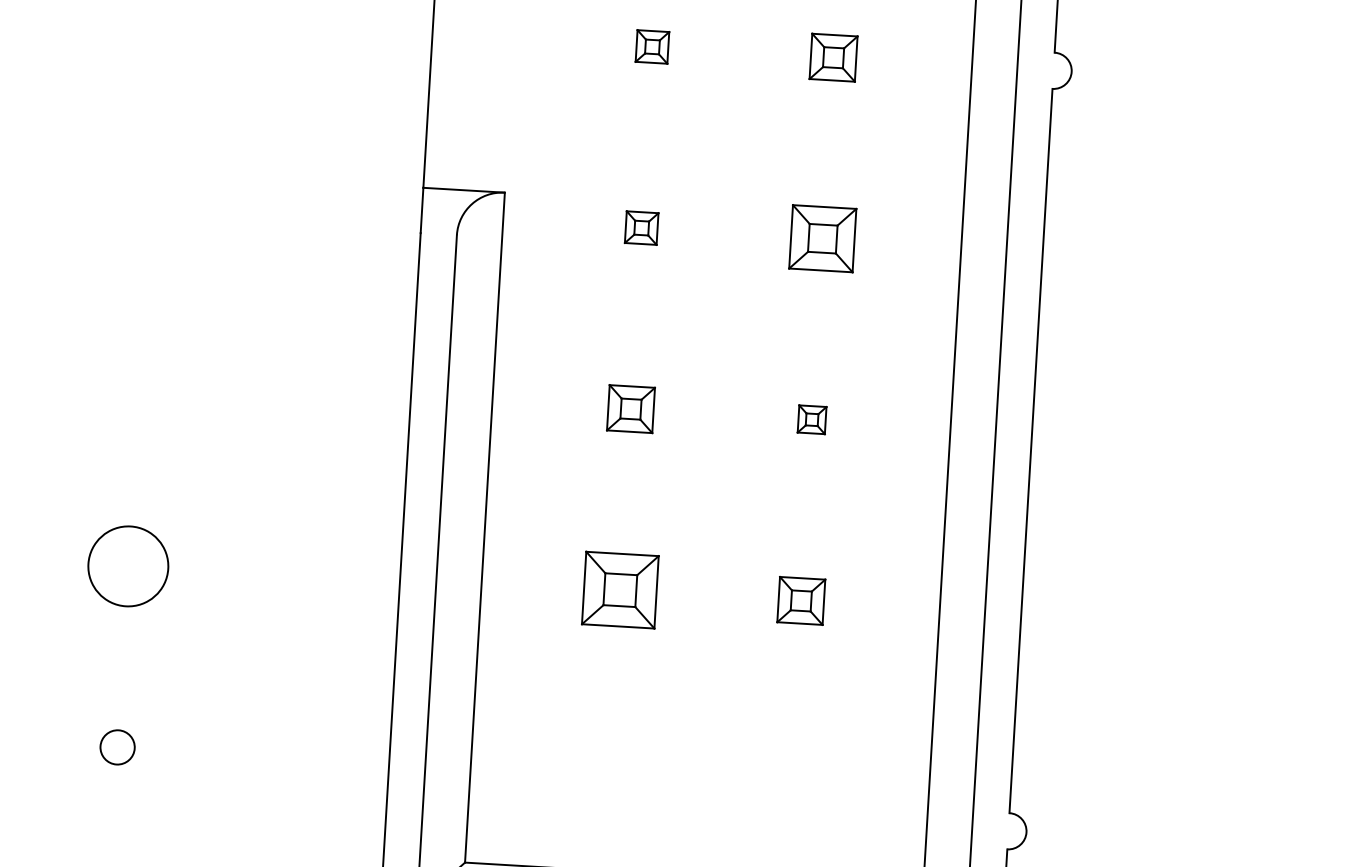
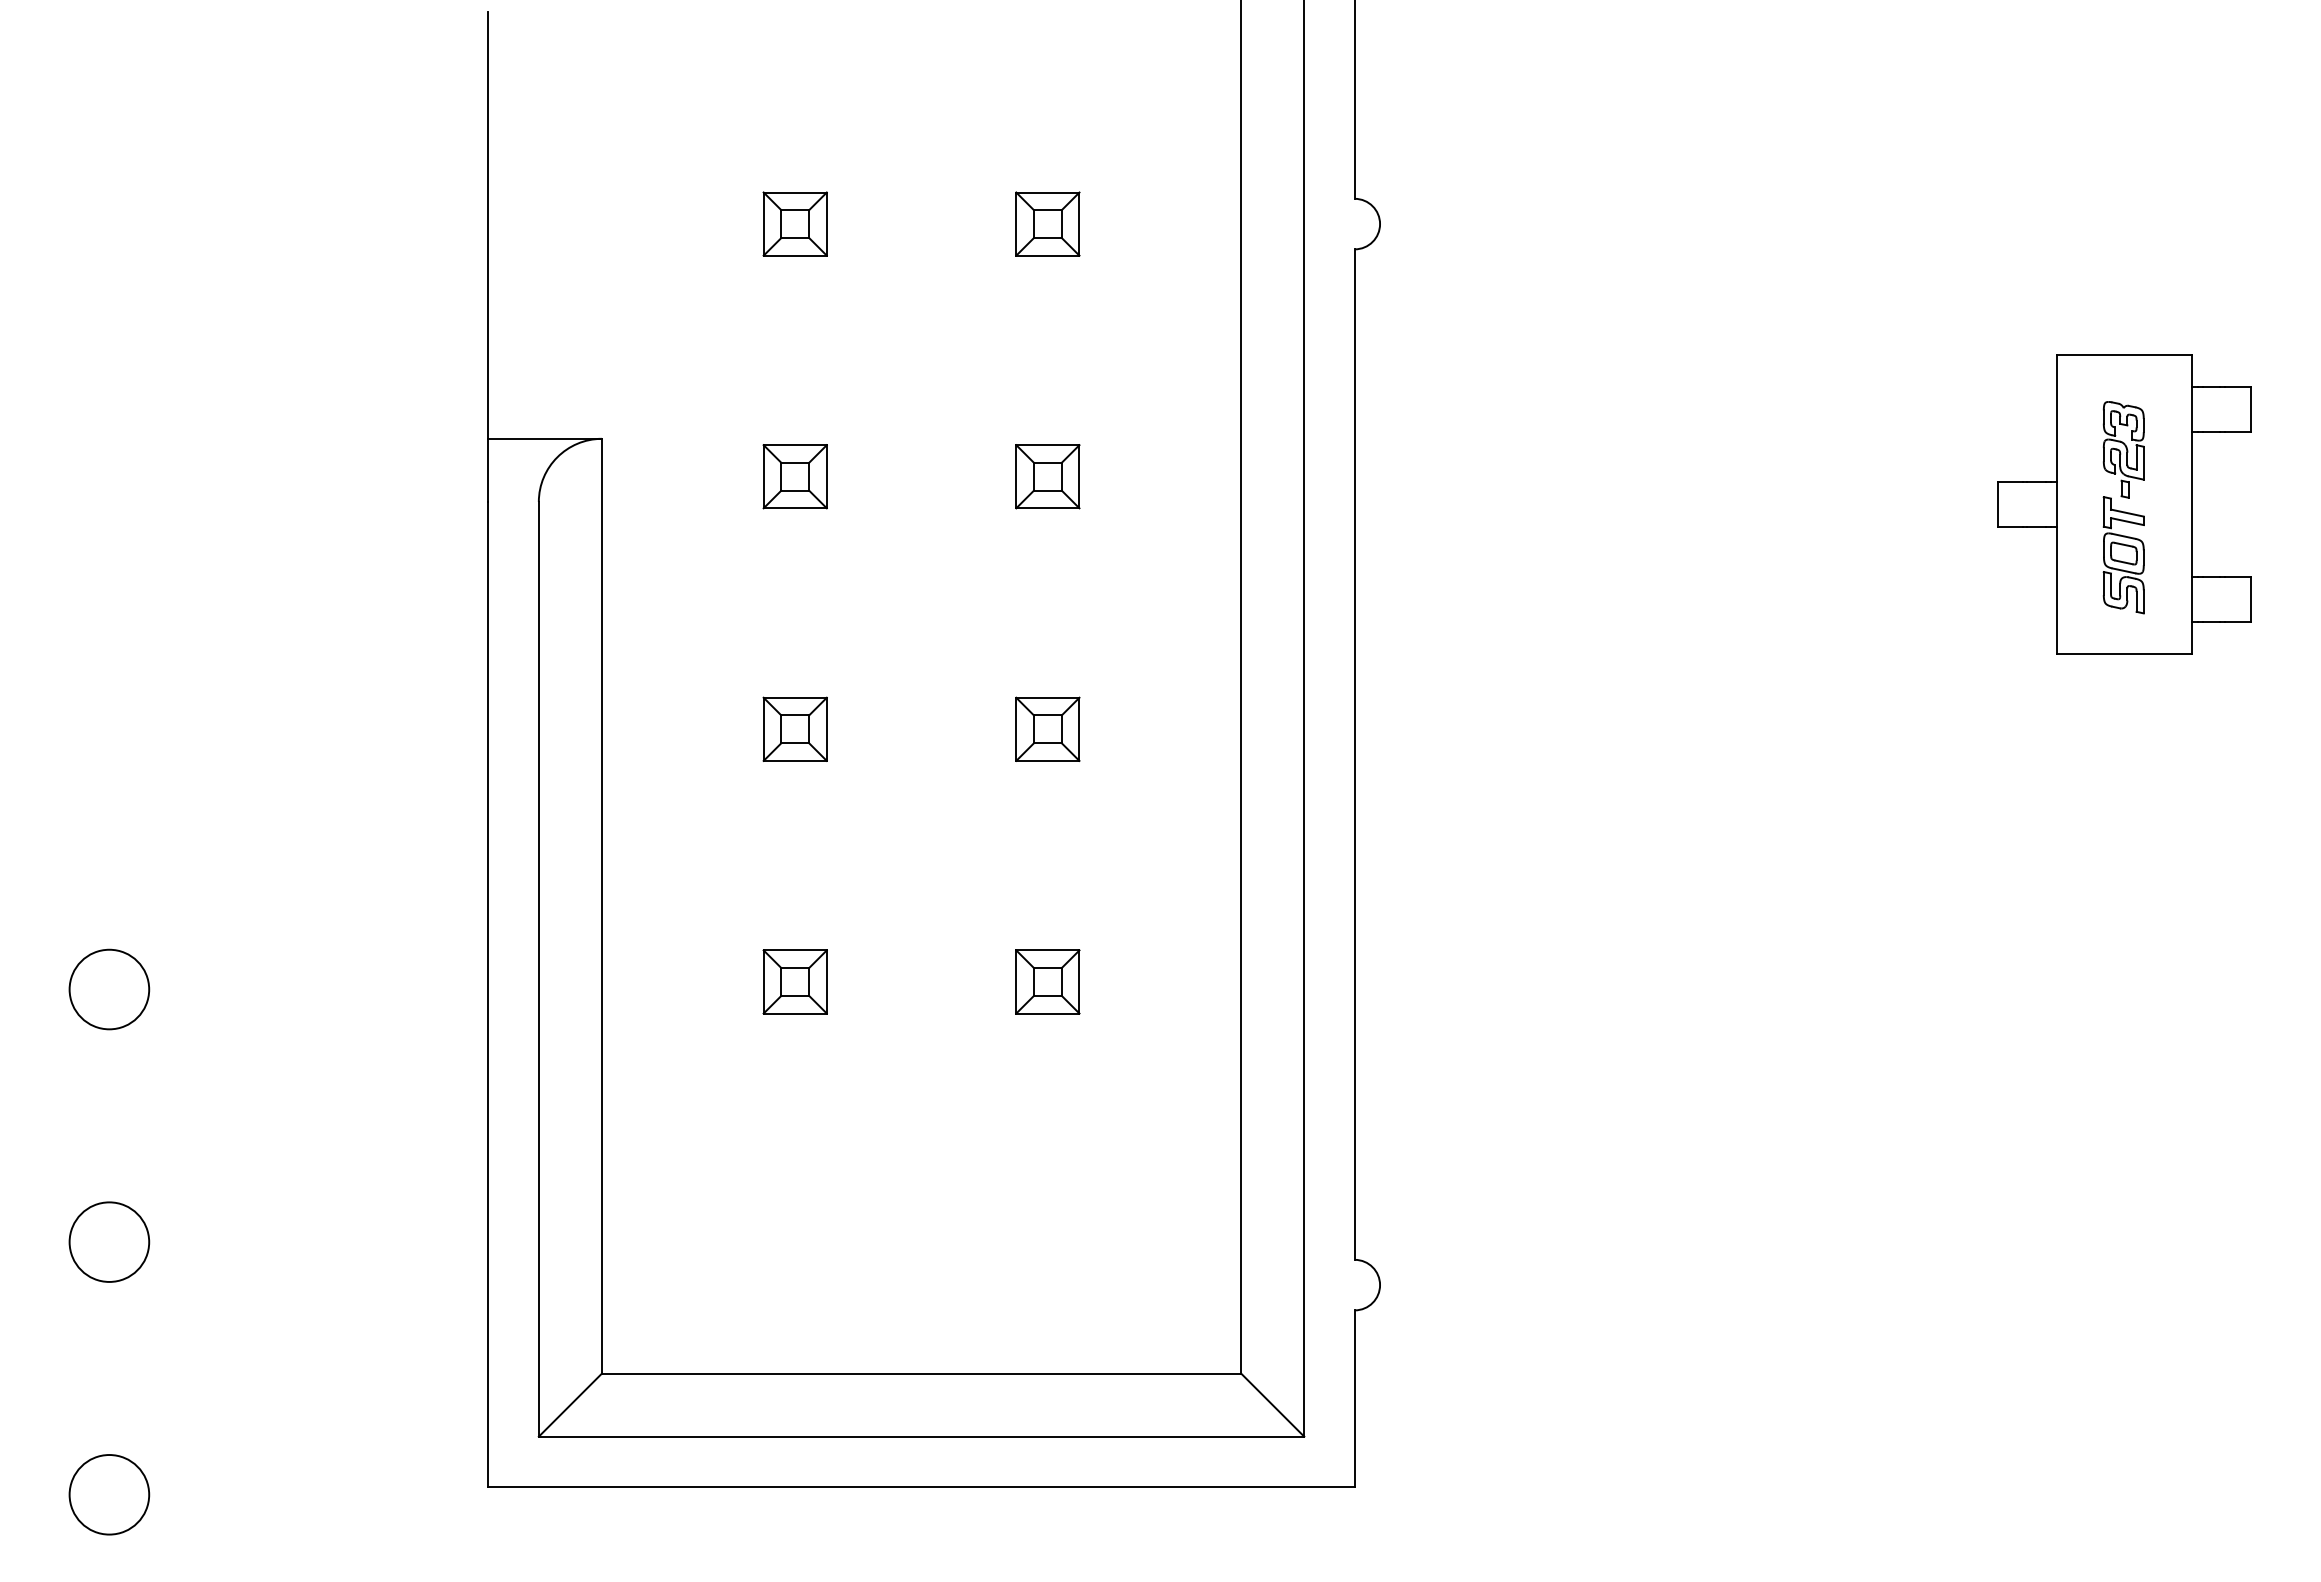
part: (652, 46) -> (794, 223), size x1.43
part: (641, 227) -> (794, 476), size x1.43
part: (822, 238) -> (1047, 476), size x0.71
part: (811, 419) -> (1047, 728), size x1.67
circle: (128, 566) -> (109, 989), size x0.71
part: (619, 589) -> (794, 981), size x0.62
circle: (117, 747) -> (109, 1241), size x1.67

